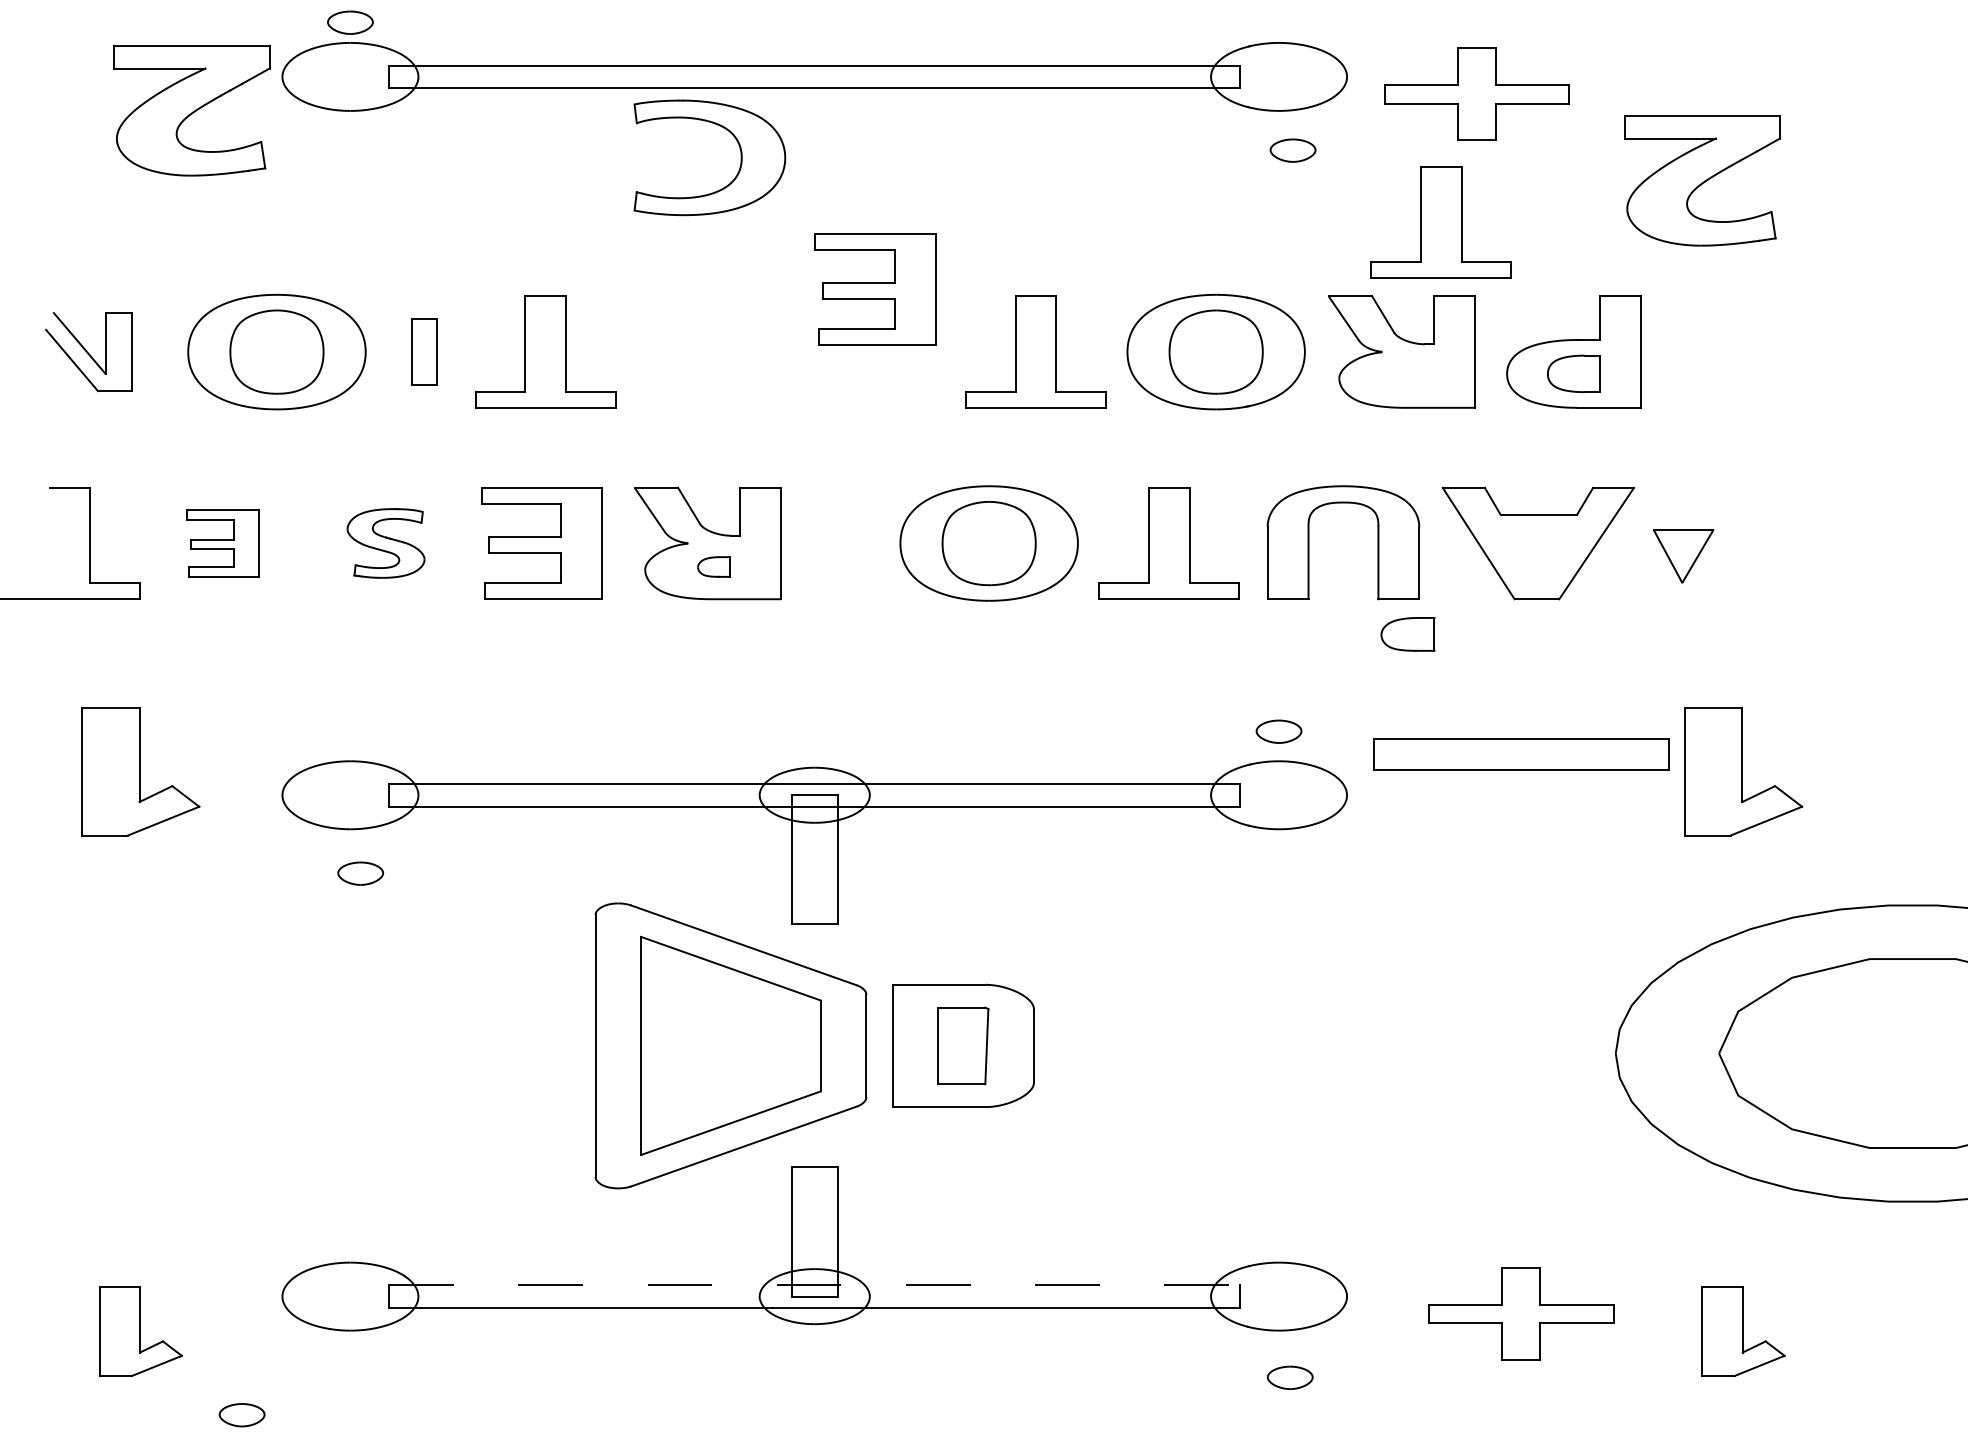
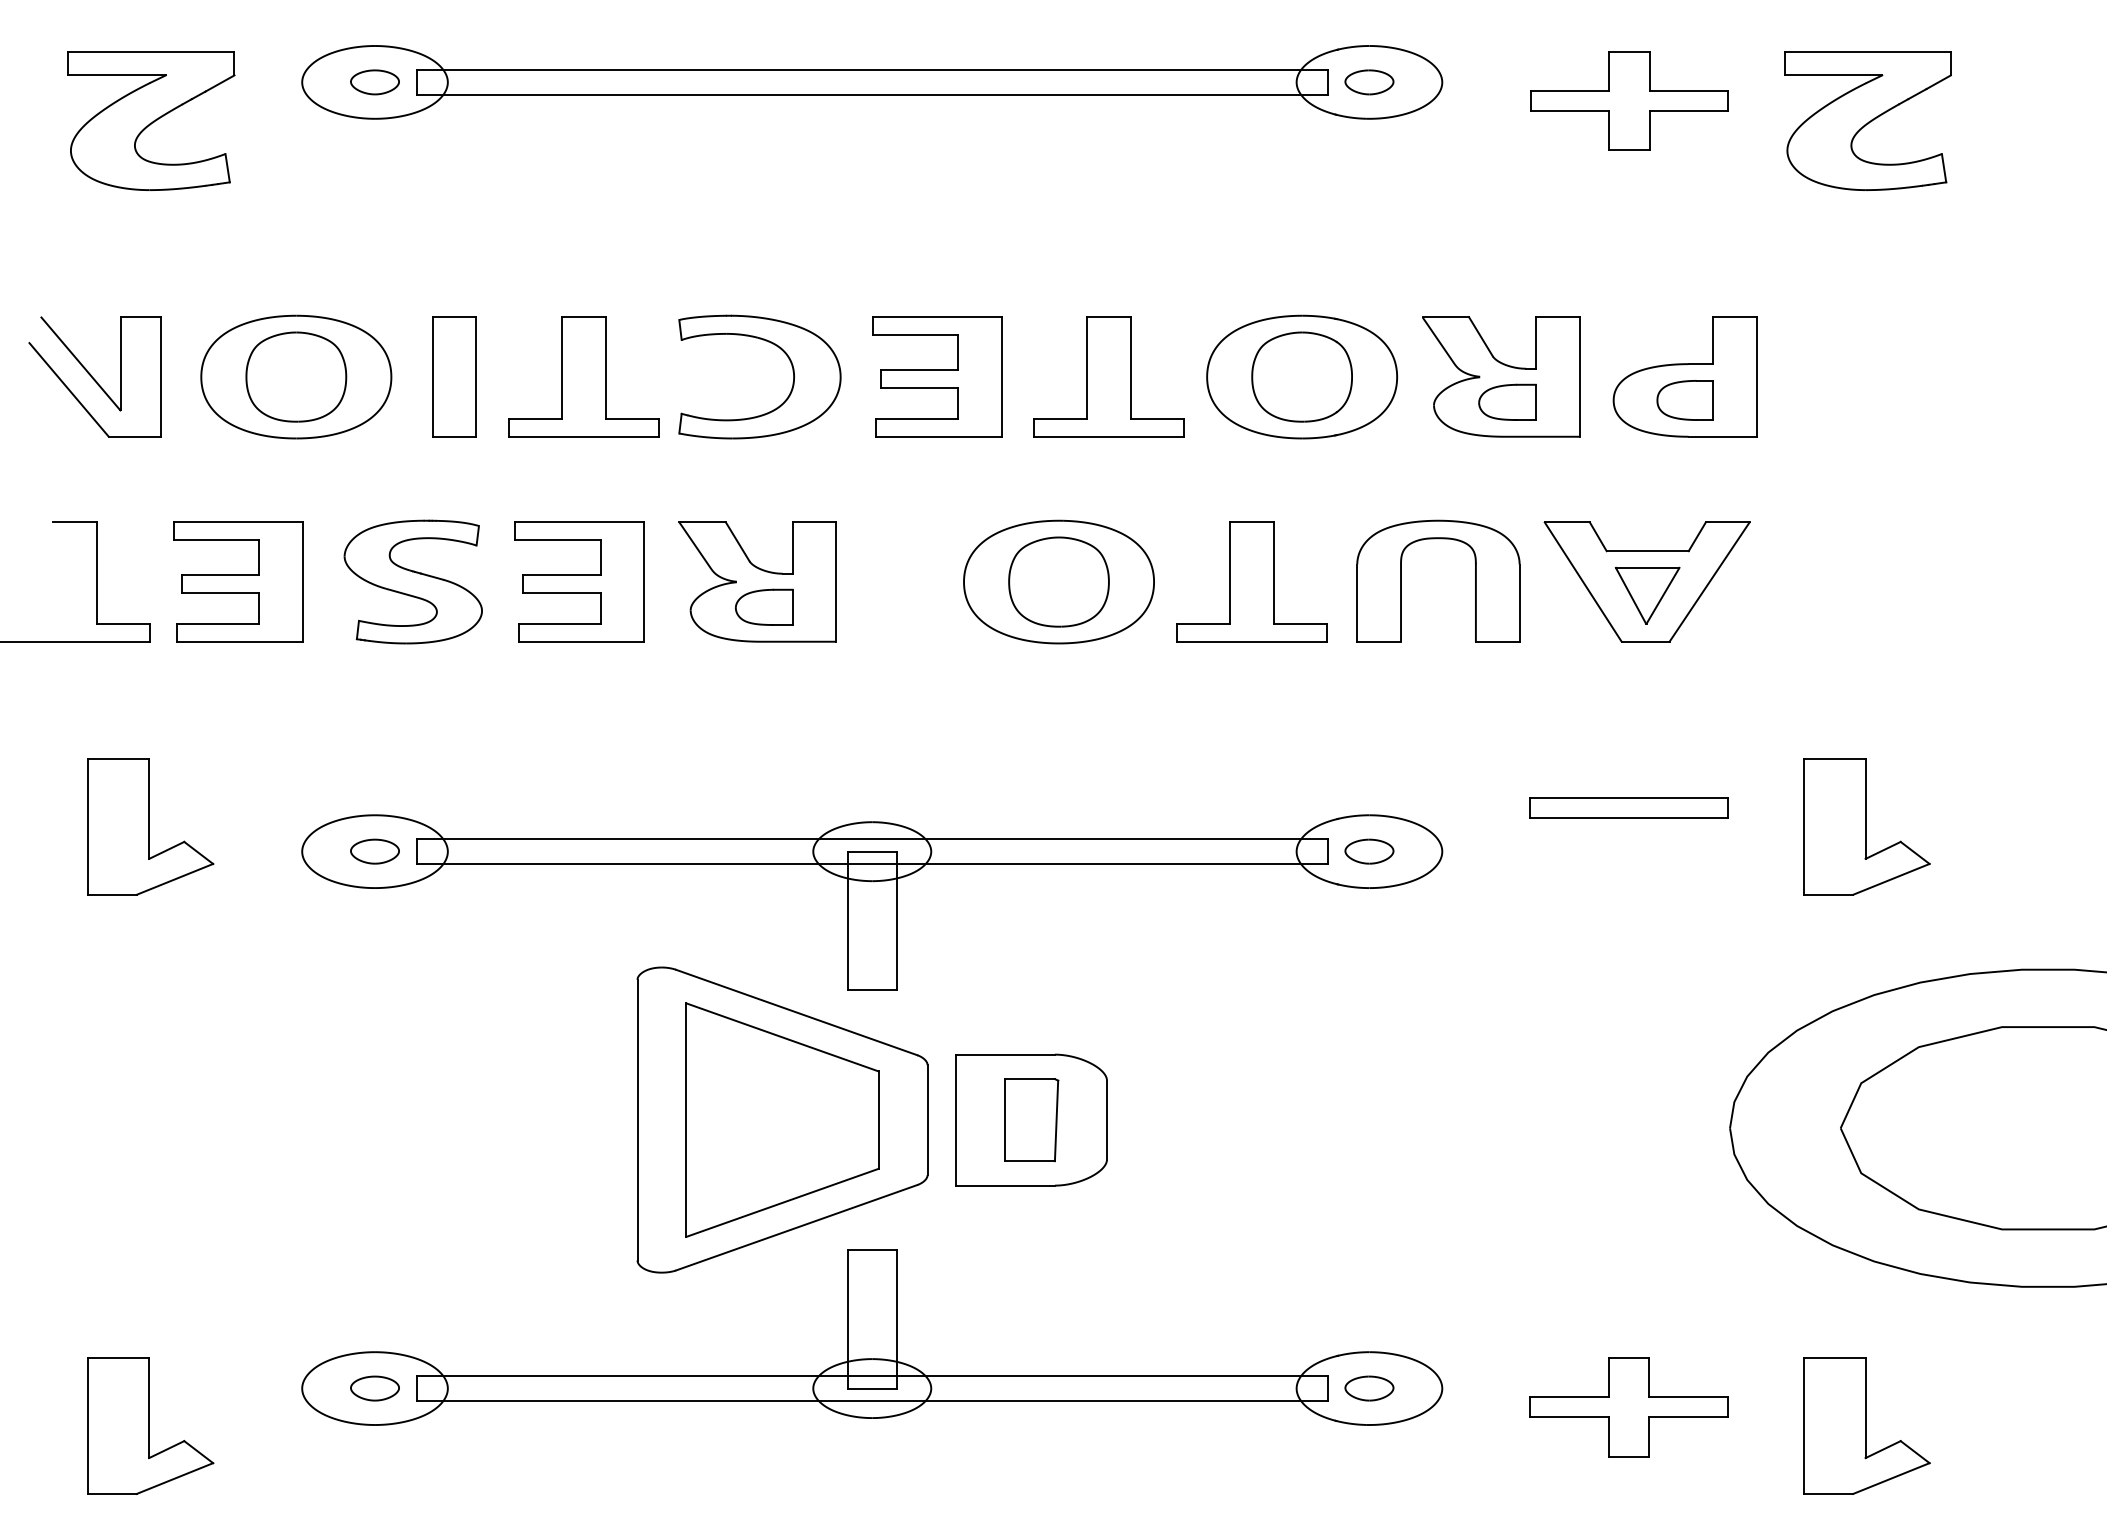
part: (349, 22) -> (374, 82), moved
part: (1477, 93) -> (1629, 100), moved
part: (192, 110) -> (151, 120), moved
part: (1293, 150) -> (1369, 82), moved
part: (740, 152) -> (792, 371), moved
part: (1702, 180) -> (1867, 120), moved
part: (1440, 221) -> (1542, 237), removed
part: (875, 288) -> (937, 376), moved
part: (88, 351) -> (94, 376), size x1.43
part: (424, 351) -> (454, 376), size x1.67
part: (222, 542) -> (238, 581), size x1.67
part: (385, 542) -> (412, 581), size x1.67
part: (1683, 556) -> (1647, 595), moved
part: (714, 566) -> (764, 606), size x1.67
part: (1407, 633) -> (1507, 401), moved
part: (1279, 731) -> (1369, 851), moved
part: (1520, 754) -> (1628, 807), size x0.62
part: (360, 873) -> (374, 851), moved
line: (814, 1285) -> (872, 1376), dashed -> solid
part: (140, 1331) -> (150, 1425), size x1.43
part: (1743, 1331) -> (1866, 1425), size x1.43
part: (1290, 1377) -> (1369, 1388), moved
part: (241, 1415) -> (374, 1388), moved

